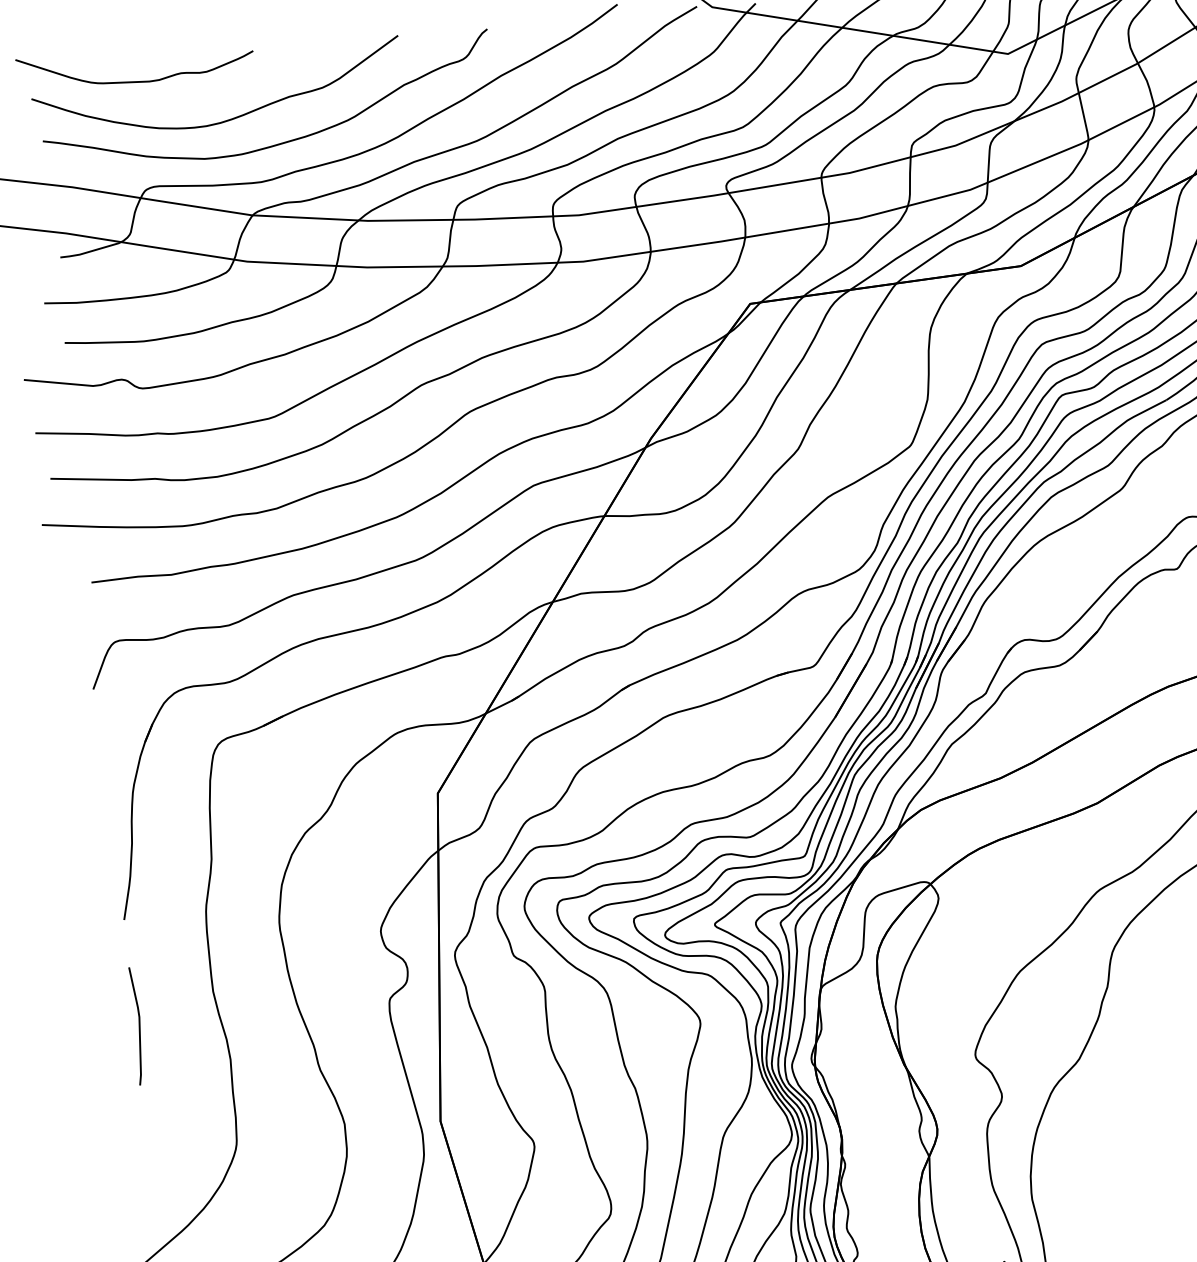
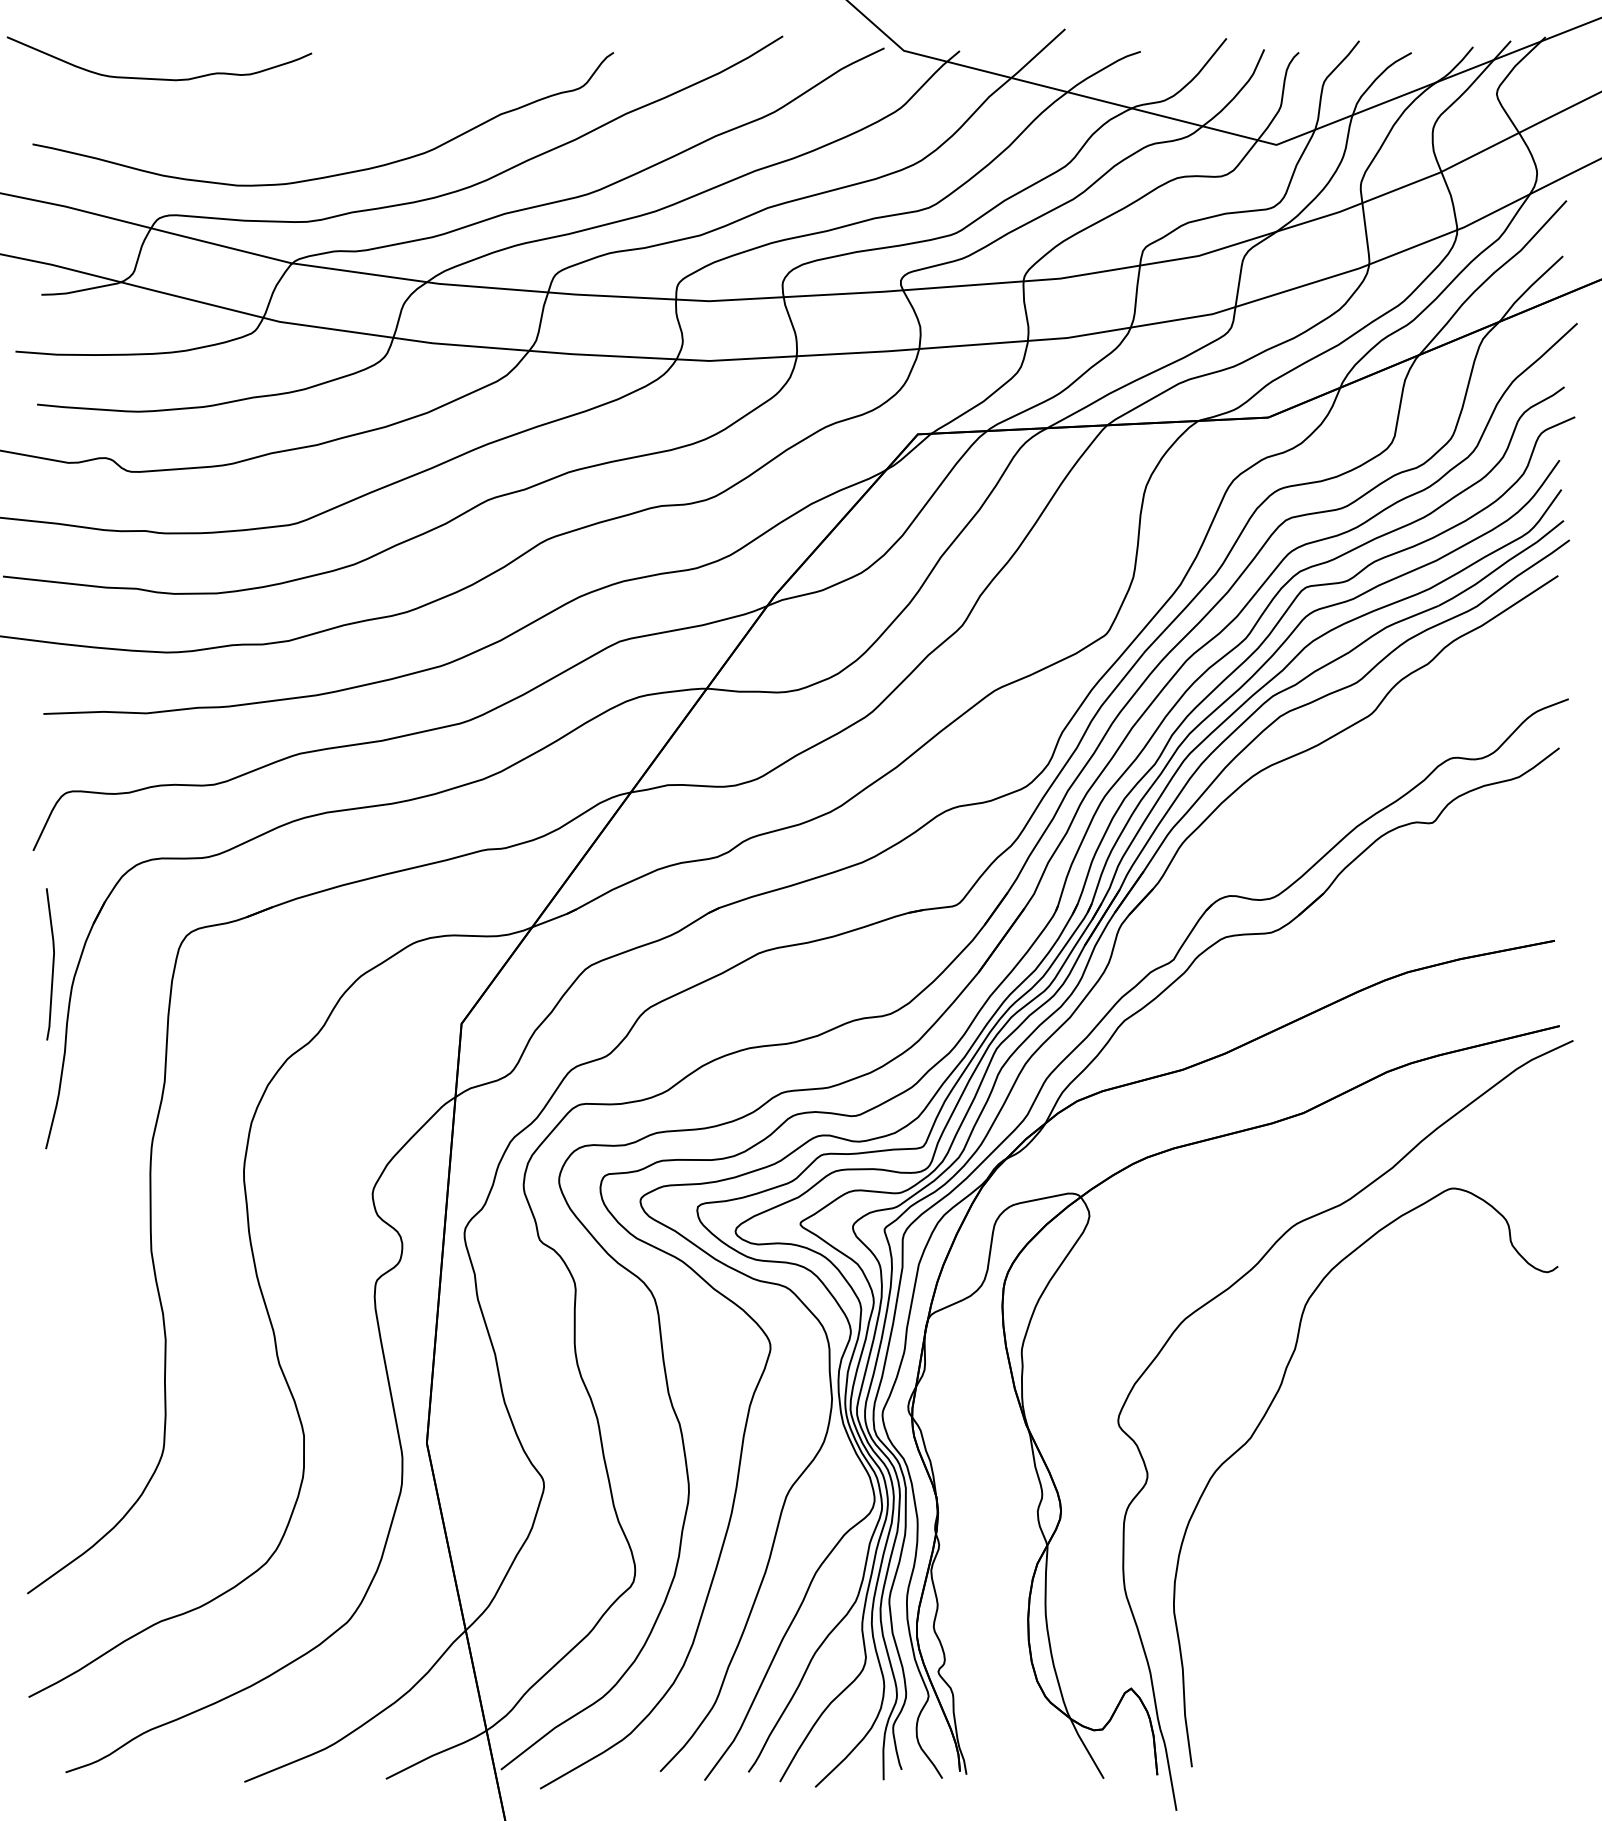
curve: (226, 120) -> (269, 138), removed
line: (138, 1026) -> (52, 964), moved

